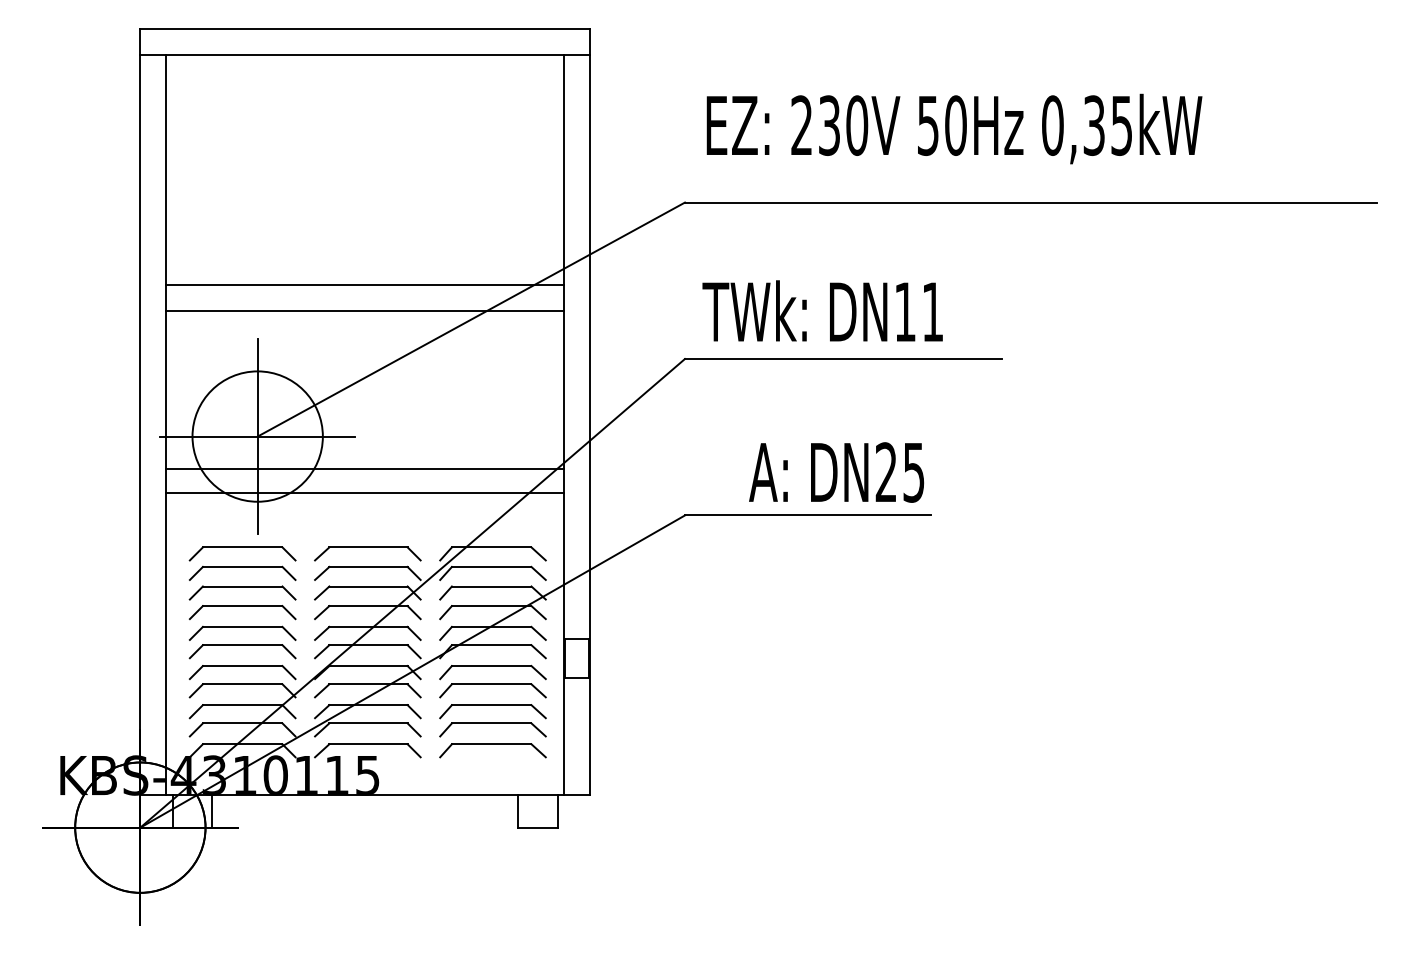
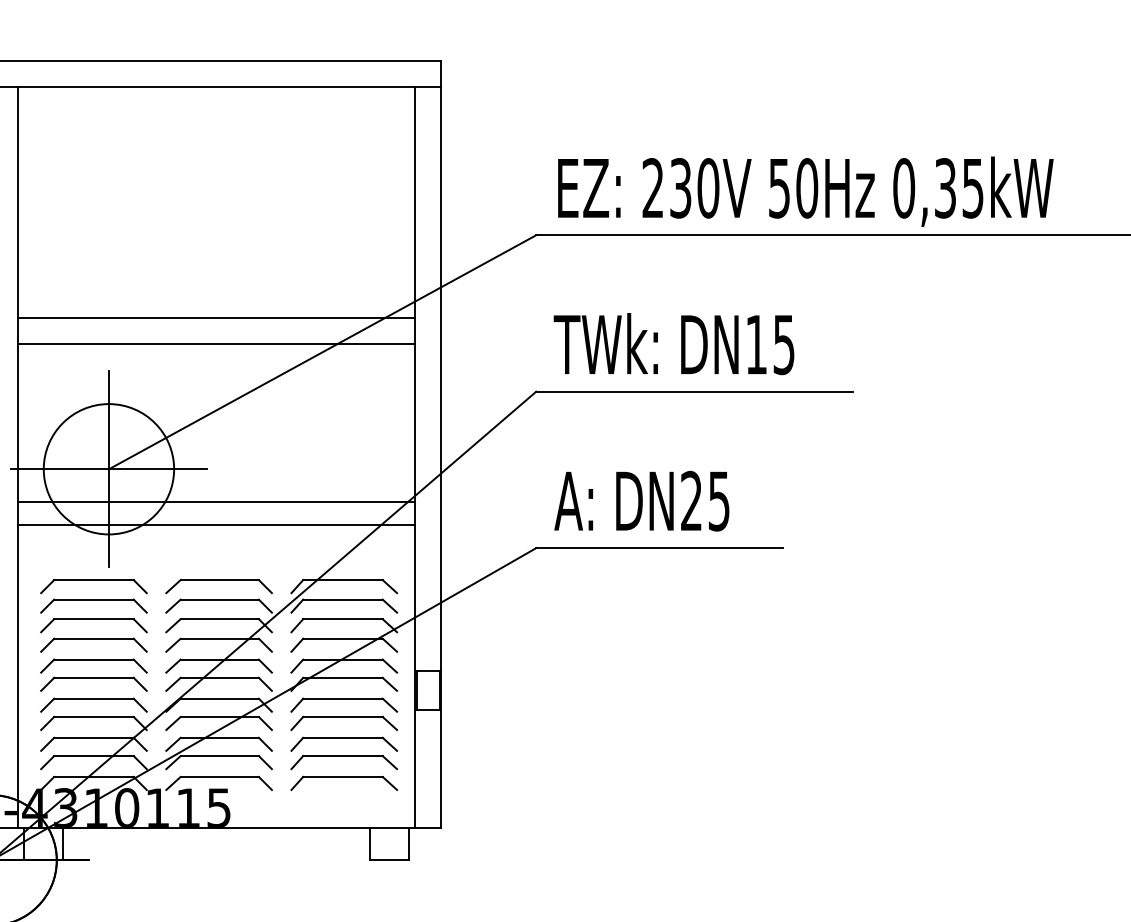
text: (954, 128) -> (805, 191), moved
text: (932, 312) -> (783, 345), DN11 -> DN15
text: (836, 472) -> (641, 501), moved

